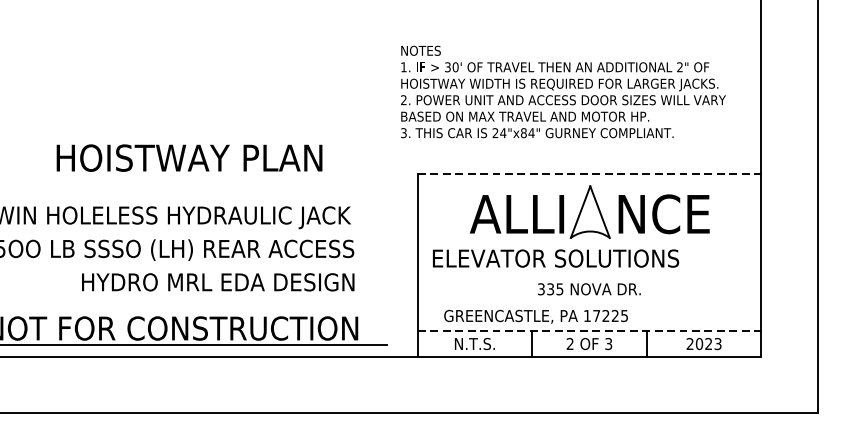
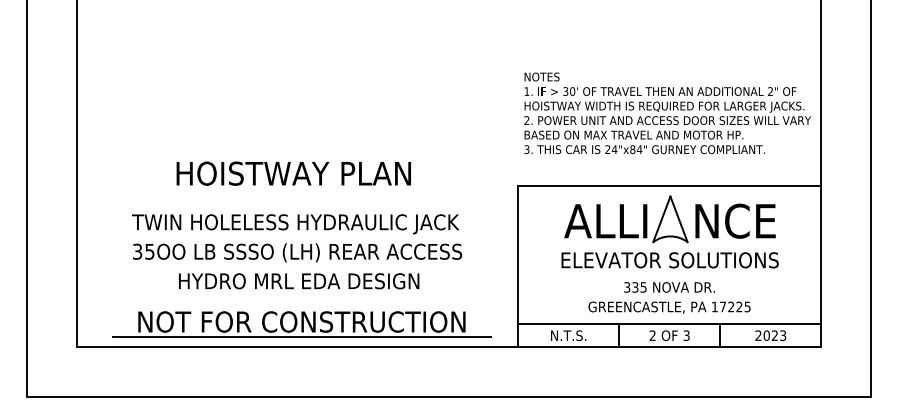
text: (563, 92) -> (667, 113), moved
text: (189, 157) -> (293, 173), moved
line: (589, 173) -> (669, 185), dashed -> solid
text: (555, 258) -> (669, 260), moved
text: (218, 282) -> (299, 281), moved
text: (535, 316) -> (669, 307), moved
line: (589, 331) -> (669, 324), dashed -> solid

